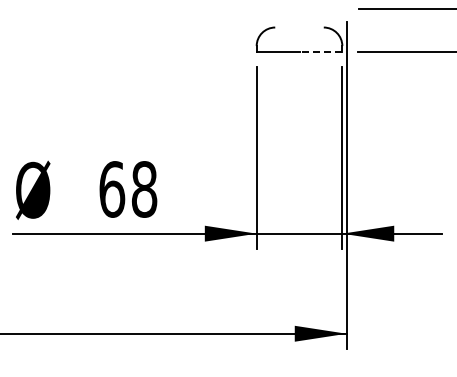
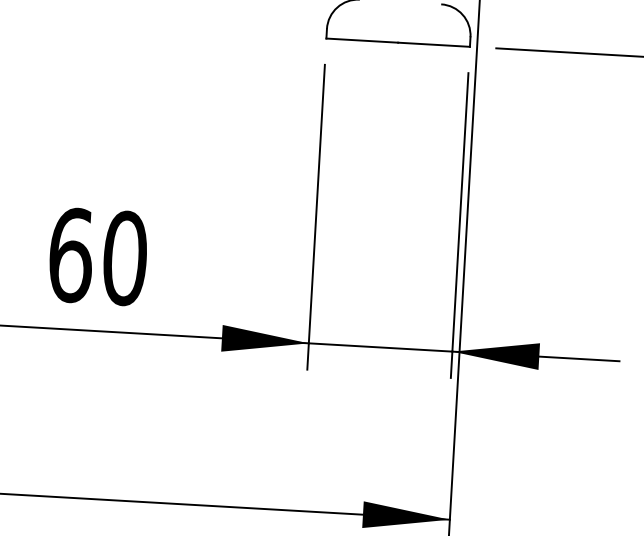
line: (320, 51) -> (433, 44), dashed -> solid
text: (144, 189) -> (125, 258), 68 -> 60

